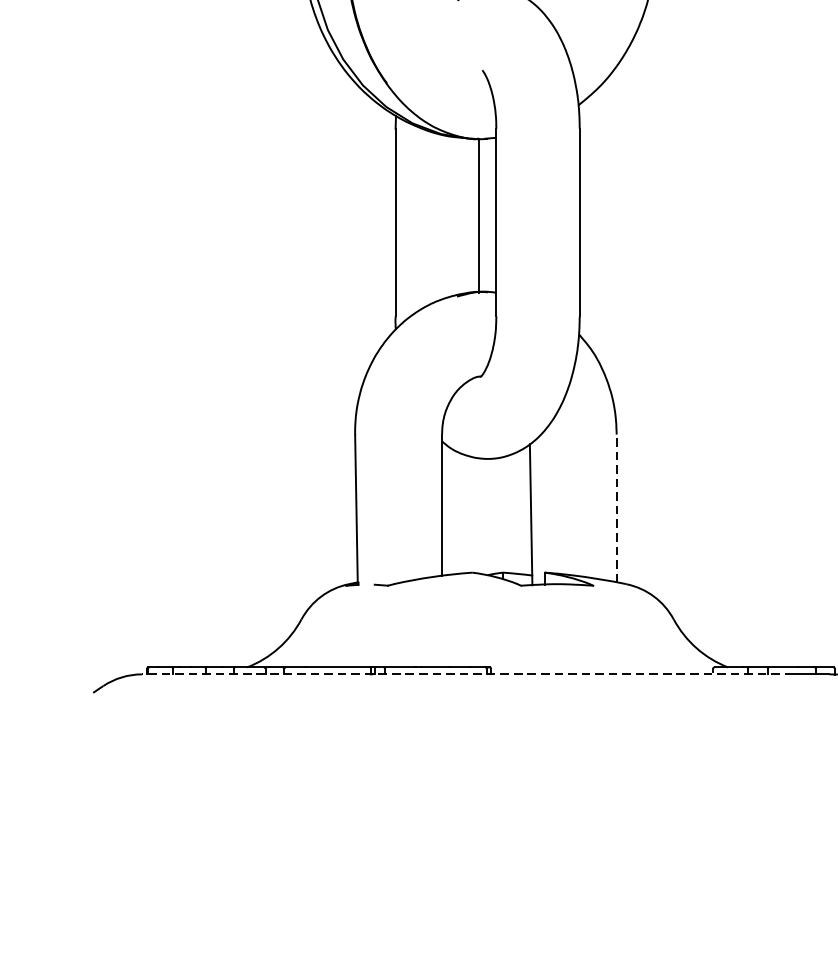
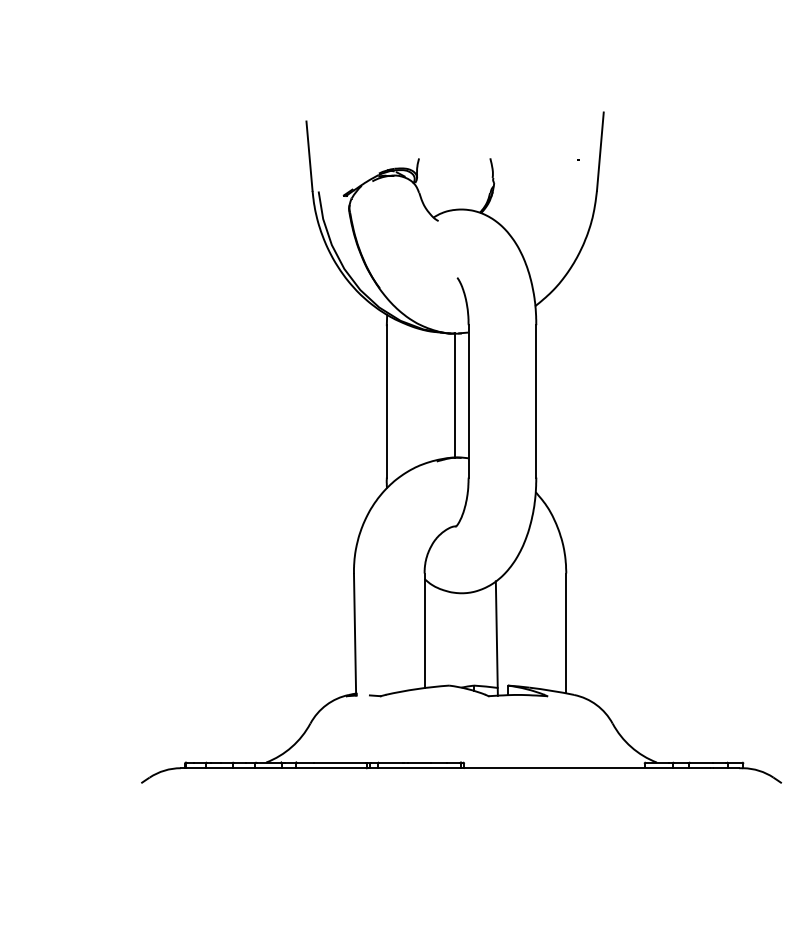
line: (616, 508) -> (566, 633), dashed -> solid
line: (466, 674) -> (444, 768), dashed -> solid

